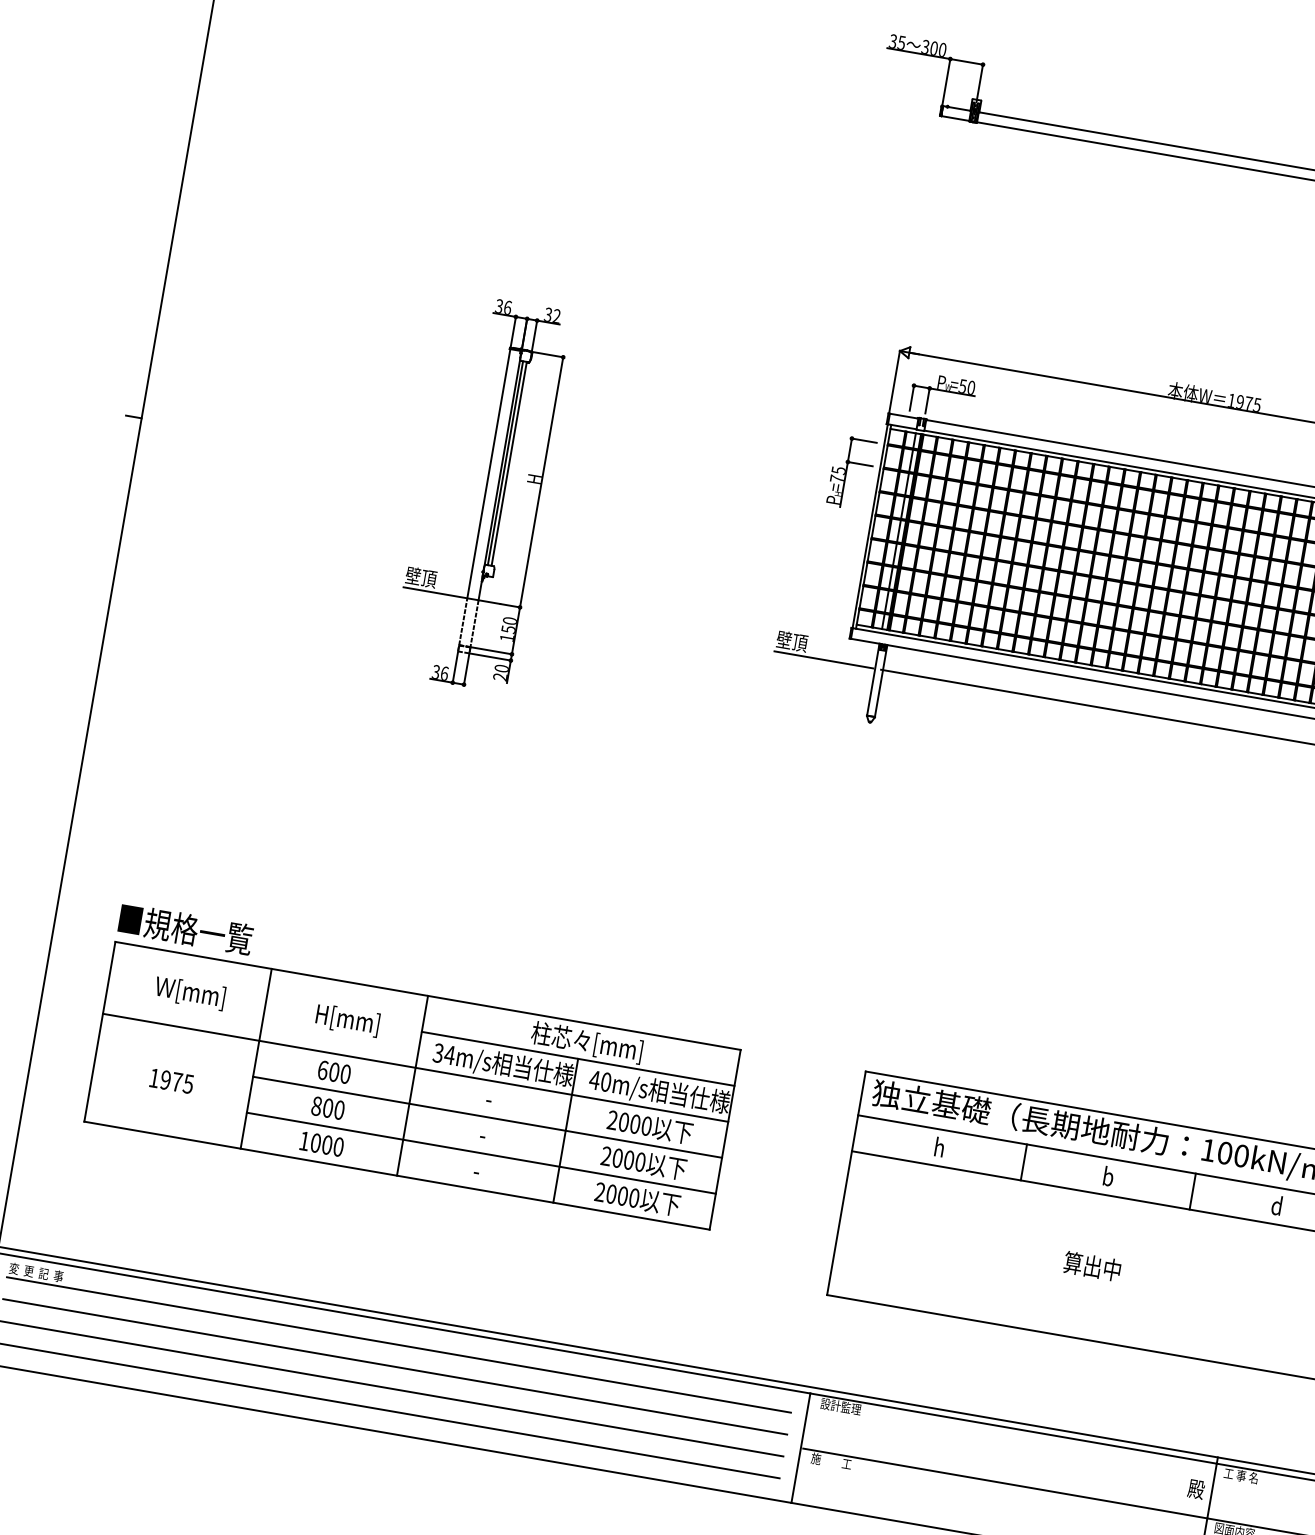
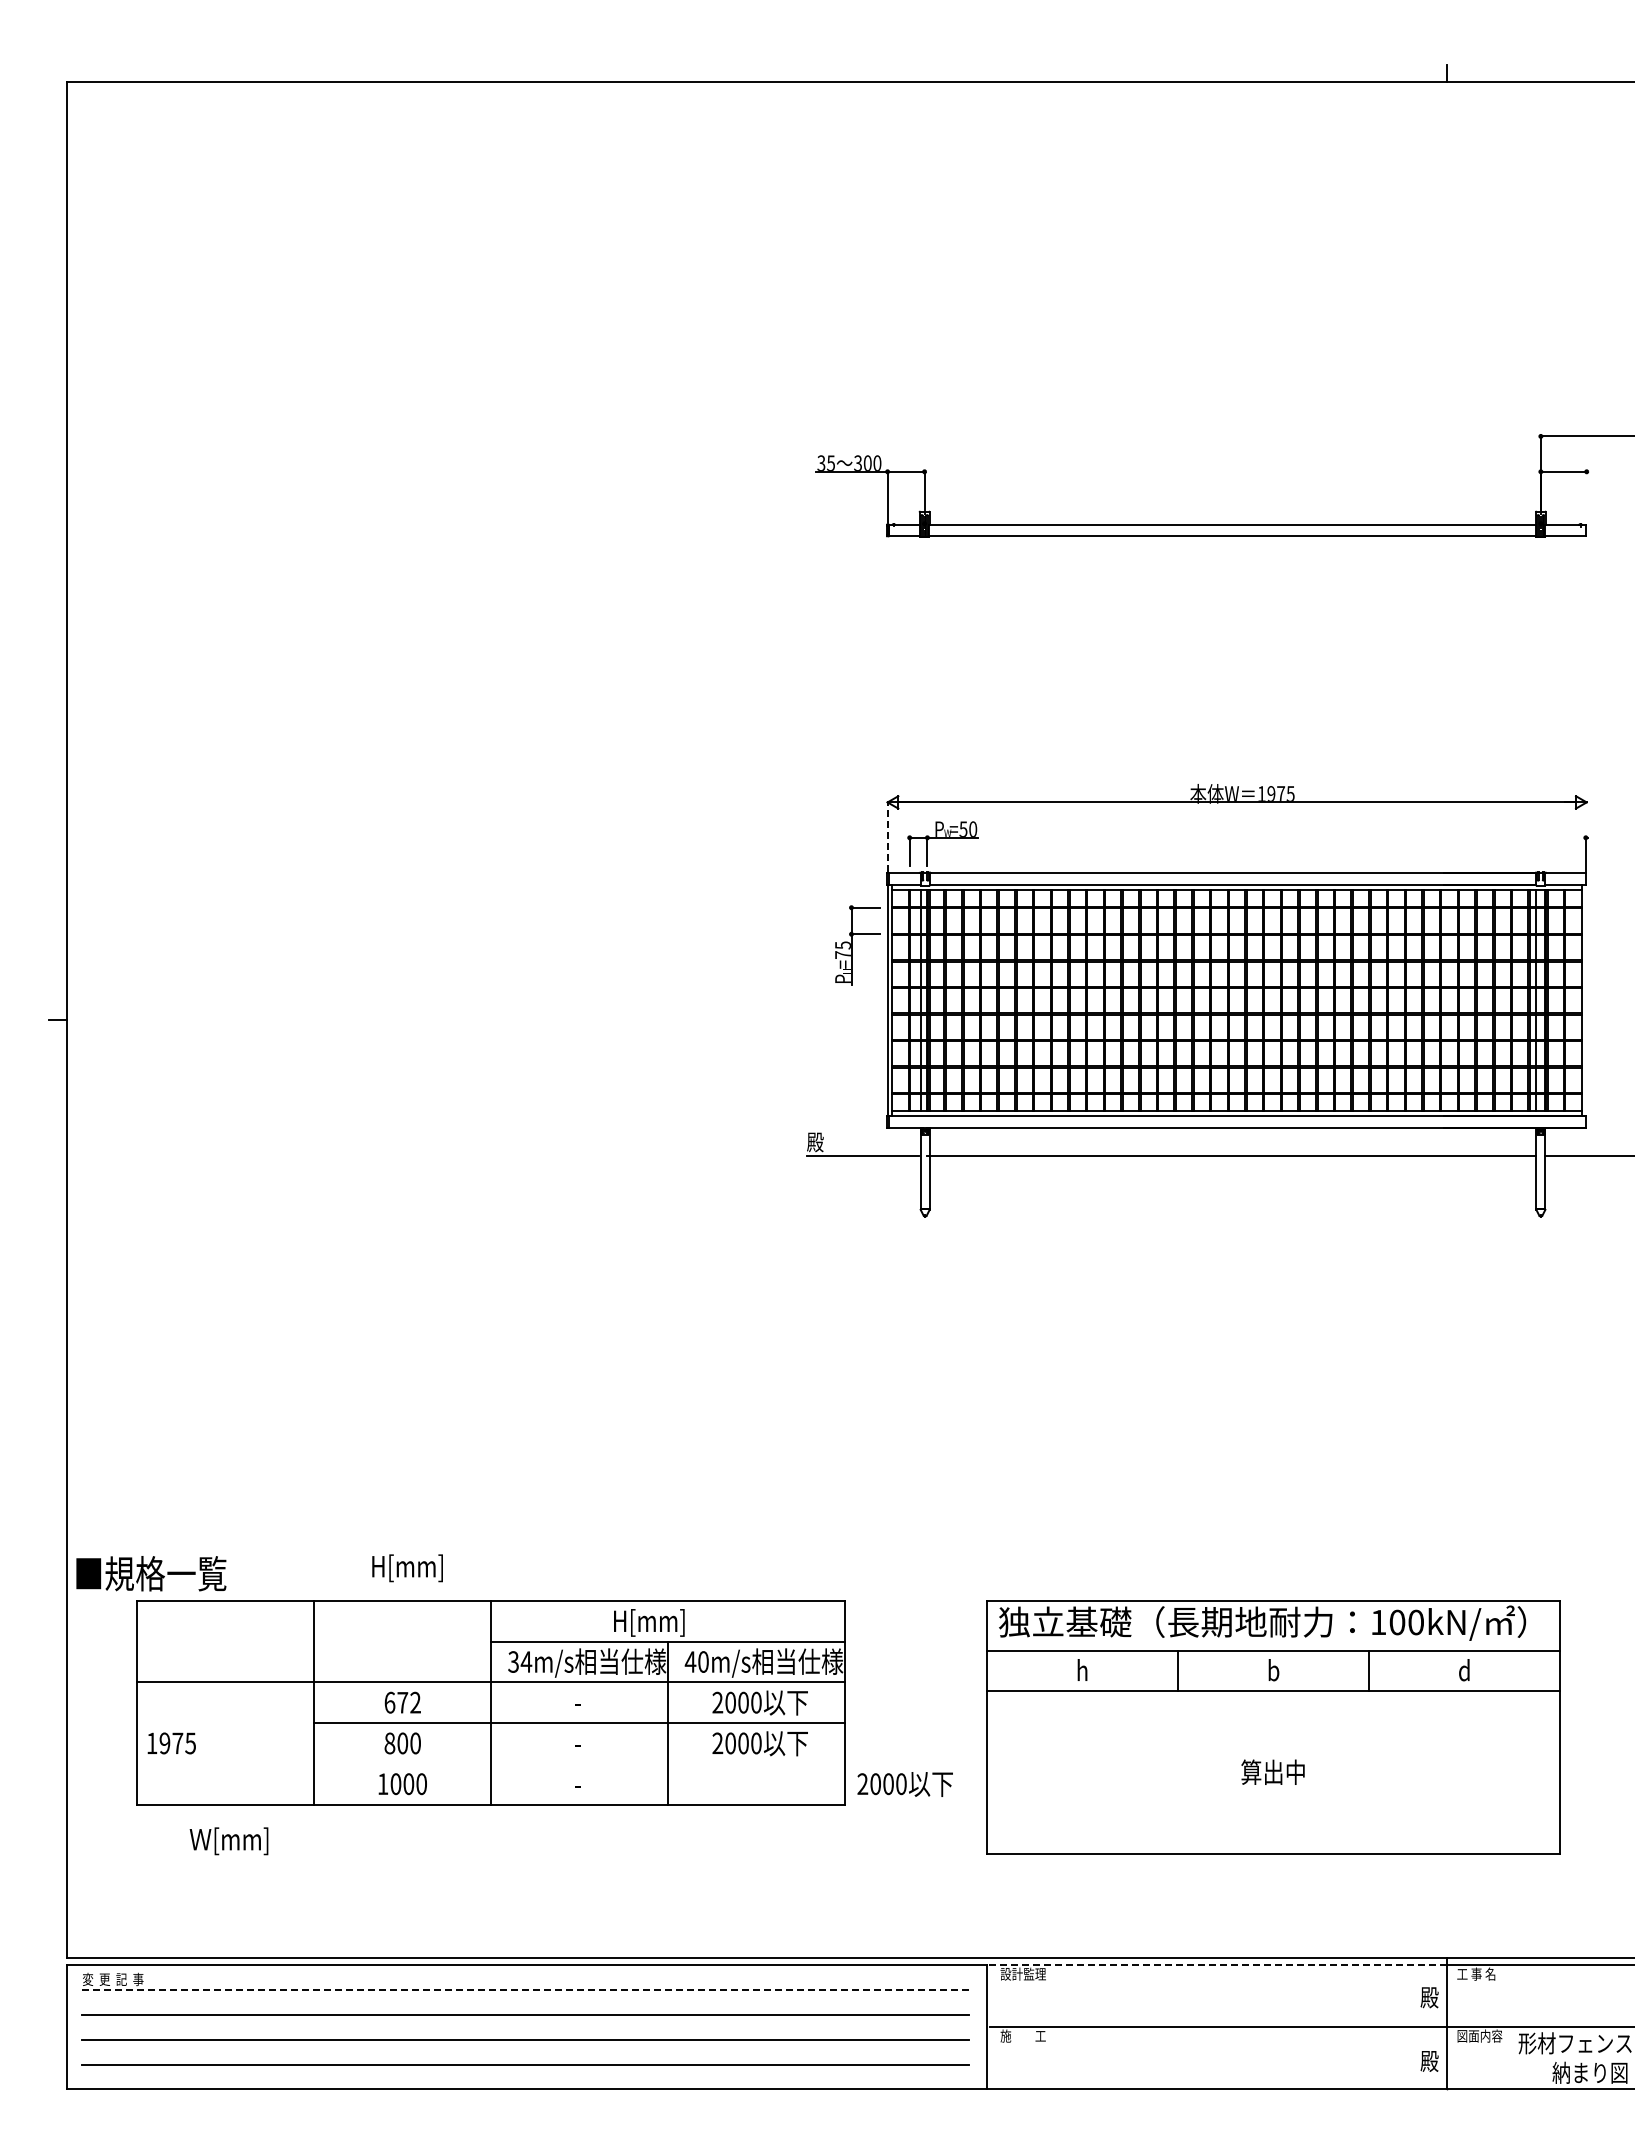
line: (894, 381) -> (887, 836), solid -> dashed
part: (480, 492) -> (453, 1037), removed
text: (792, 641) -> (824, 1142), 壁頂 -> 殿
text: (186, 929) -> (151, 1573), moved
text: (189, 993) -> (228, 1841), moved
text: (347, 1020) -> (407, 1568), moved
text: (586, 1041) -> (674, 1621), 柱芯々[mm] -> H[mm]
text: (339, 1072) -> (408, 1702), 600 -> 672
text: (171, 1081) -> (171, 1743), moved
line: (481, 1152) -> (579, 1763), removed
text: (636, 1198) -> (904, 1784), moved
line: (398, 1345) -> (525, 1990), solid -> dashed
line: (1012, 1428) -> (1216, 1965), solid -> dashed

